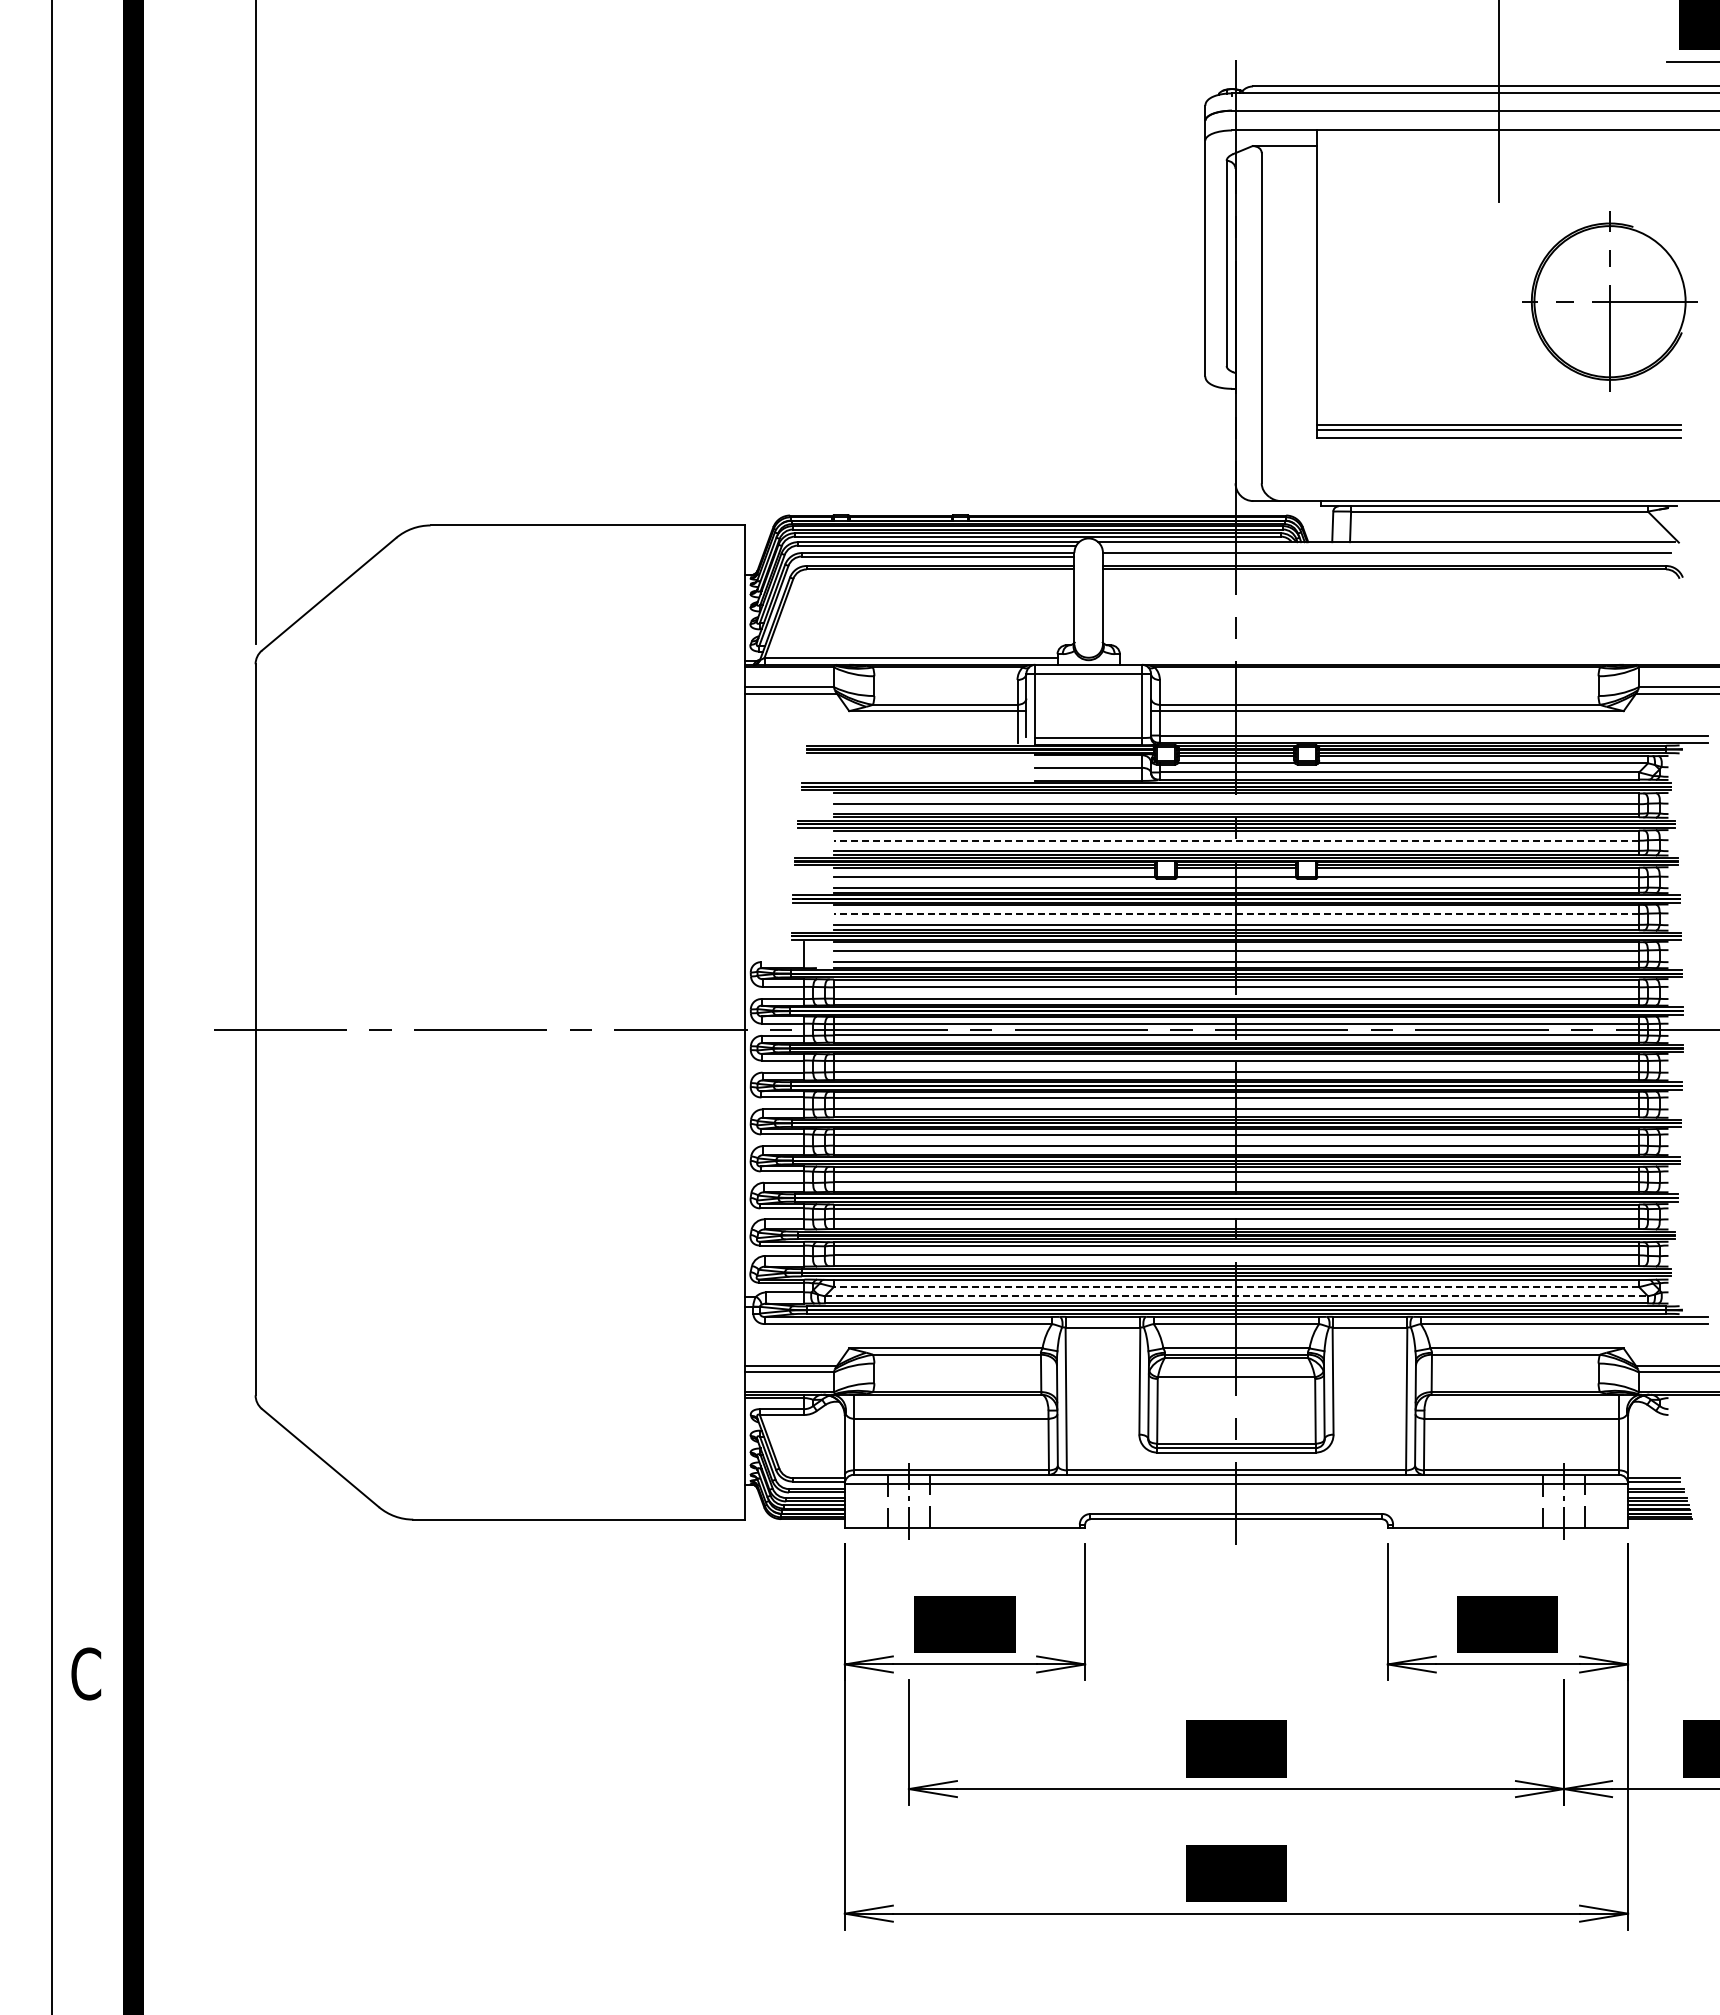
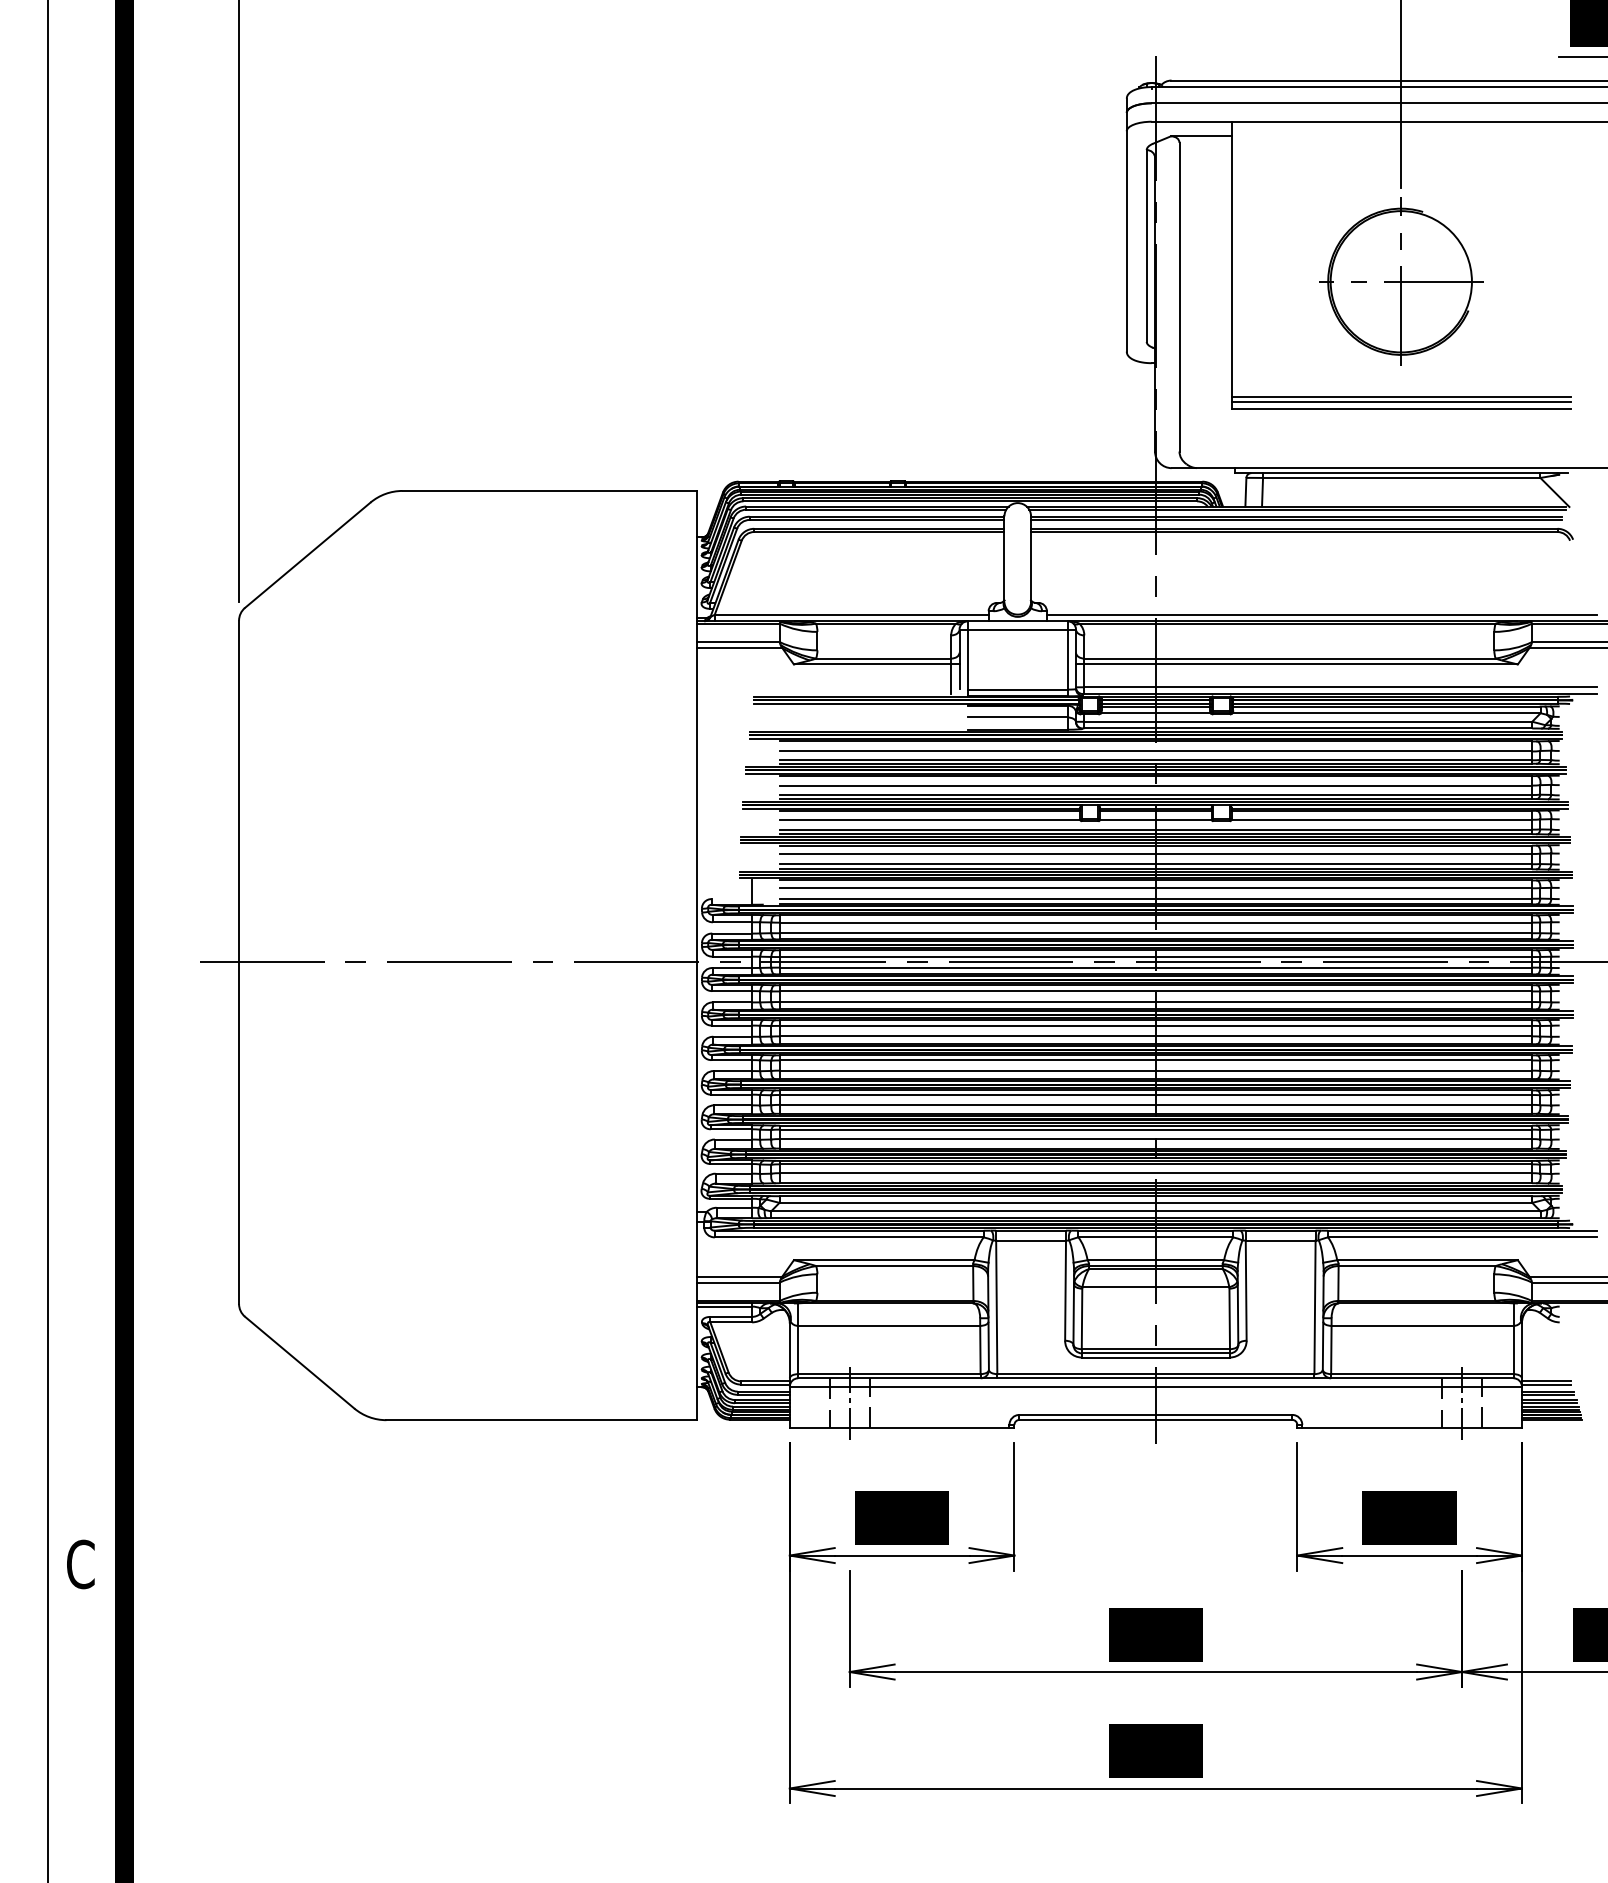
part: (1609, 301) -> (1400, 281), moved
line: (1387, 545) -> (1297, 509), added
line: (1386, 556) -> (1296, 519), added
line: (1413, 657) -> (1321, 614), added
line: (1235, 840) -> (1154, 785), dashed -> solid
line: (1235, 913) -> (1154, 853), dashed -> solid
line: (1236, 1287) -> (1155, 1203), dashed -> solid
line: (1236, 1296) -> (1155, 1211), dashed -> solid

